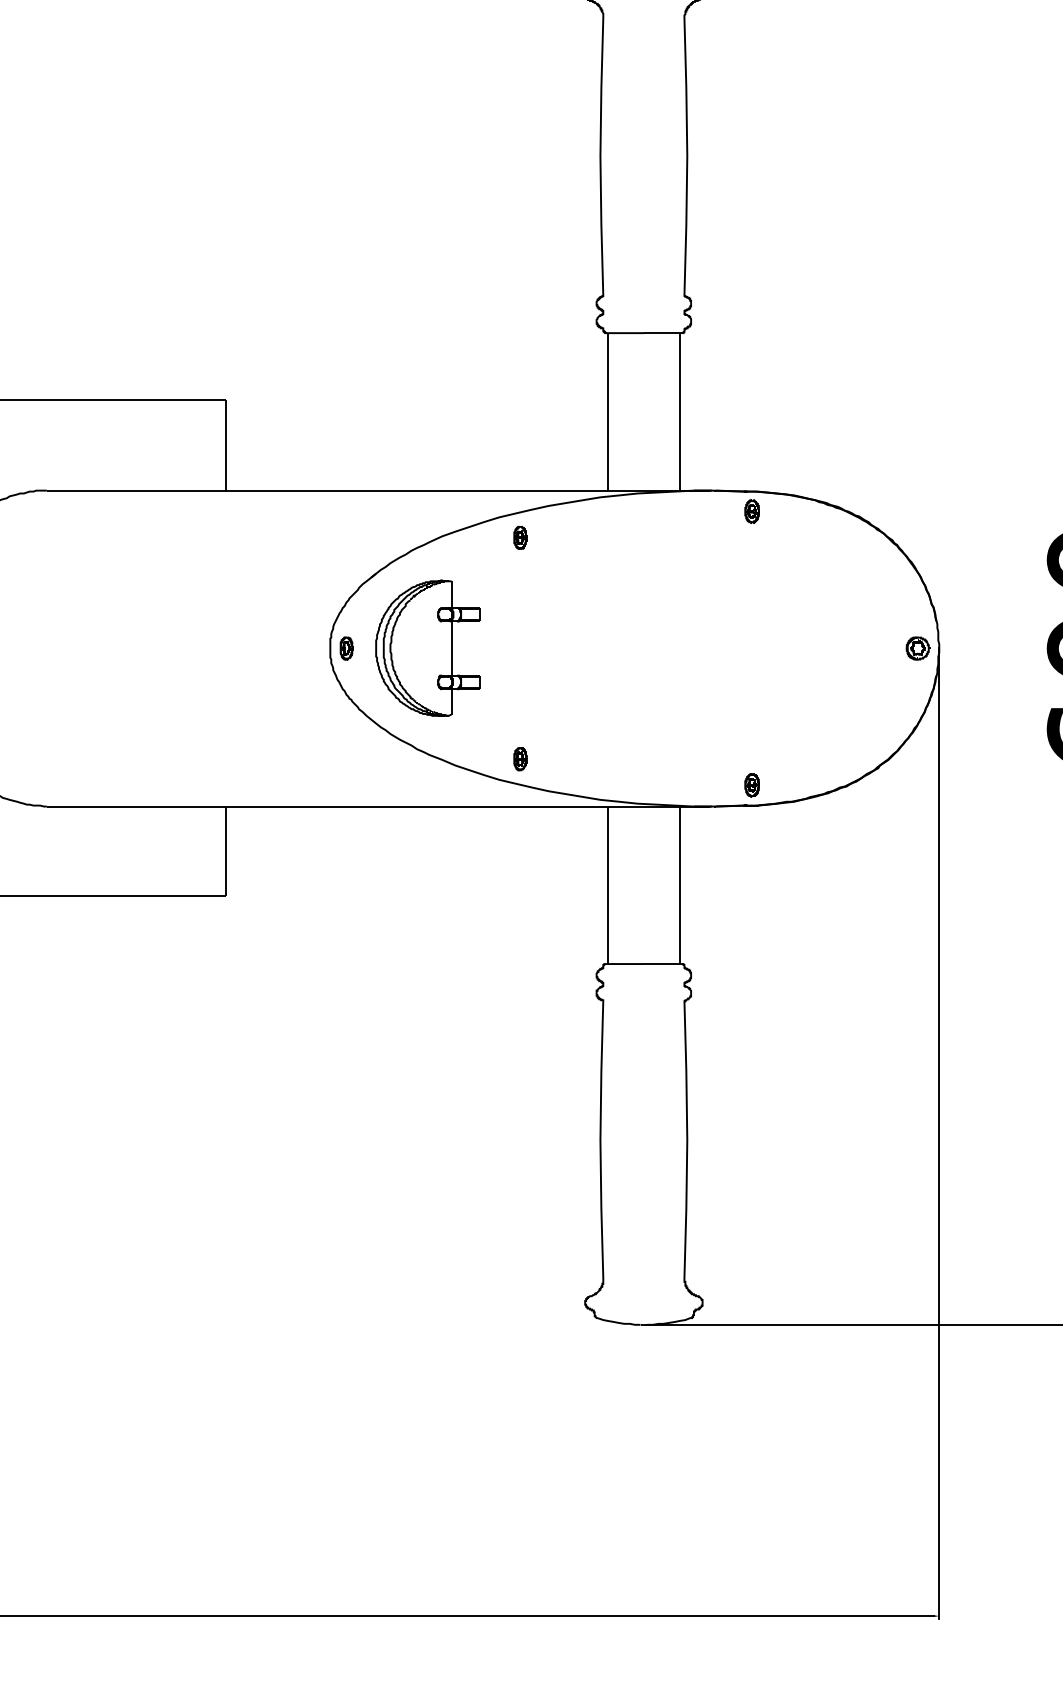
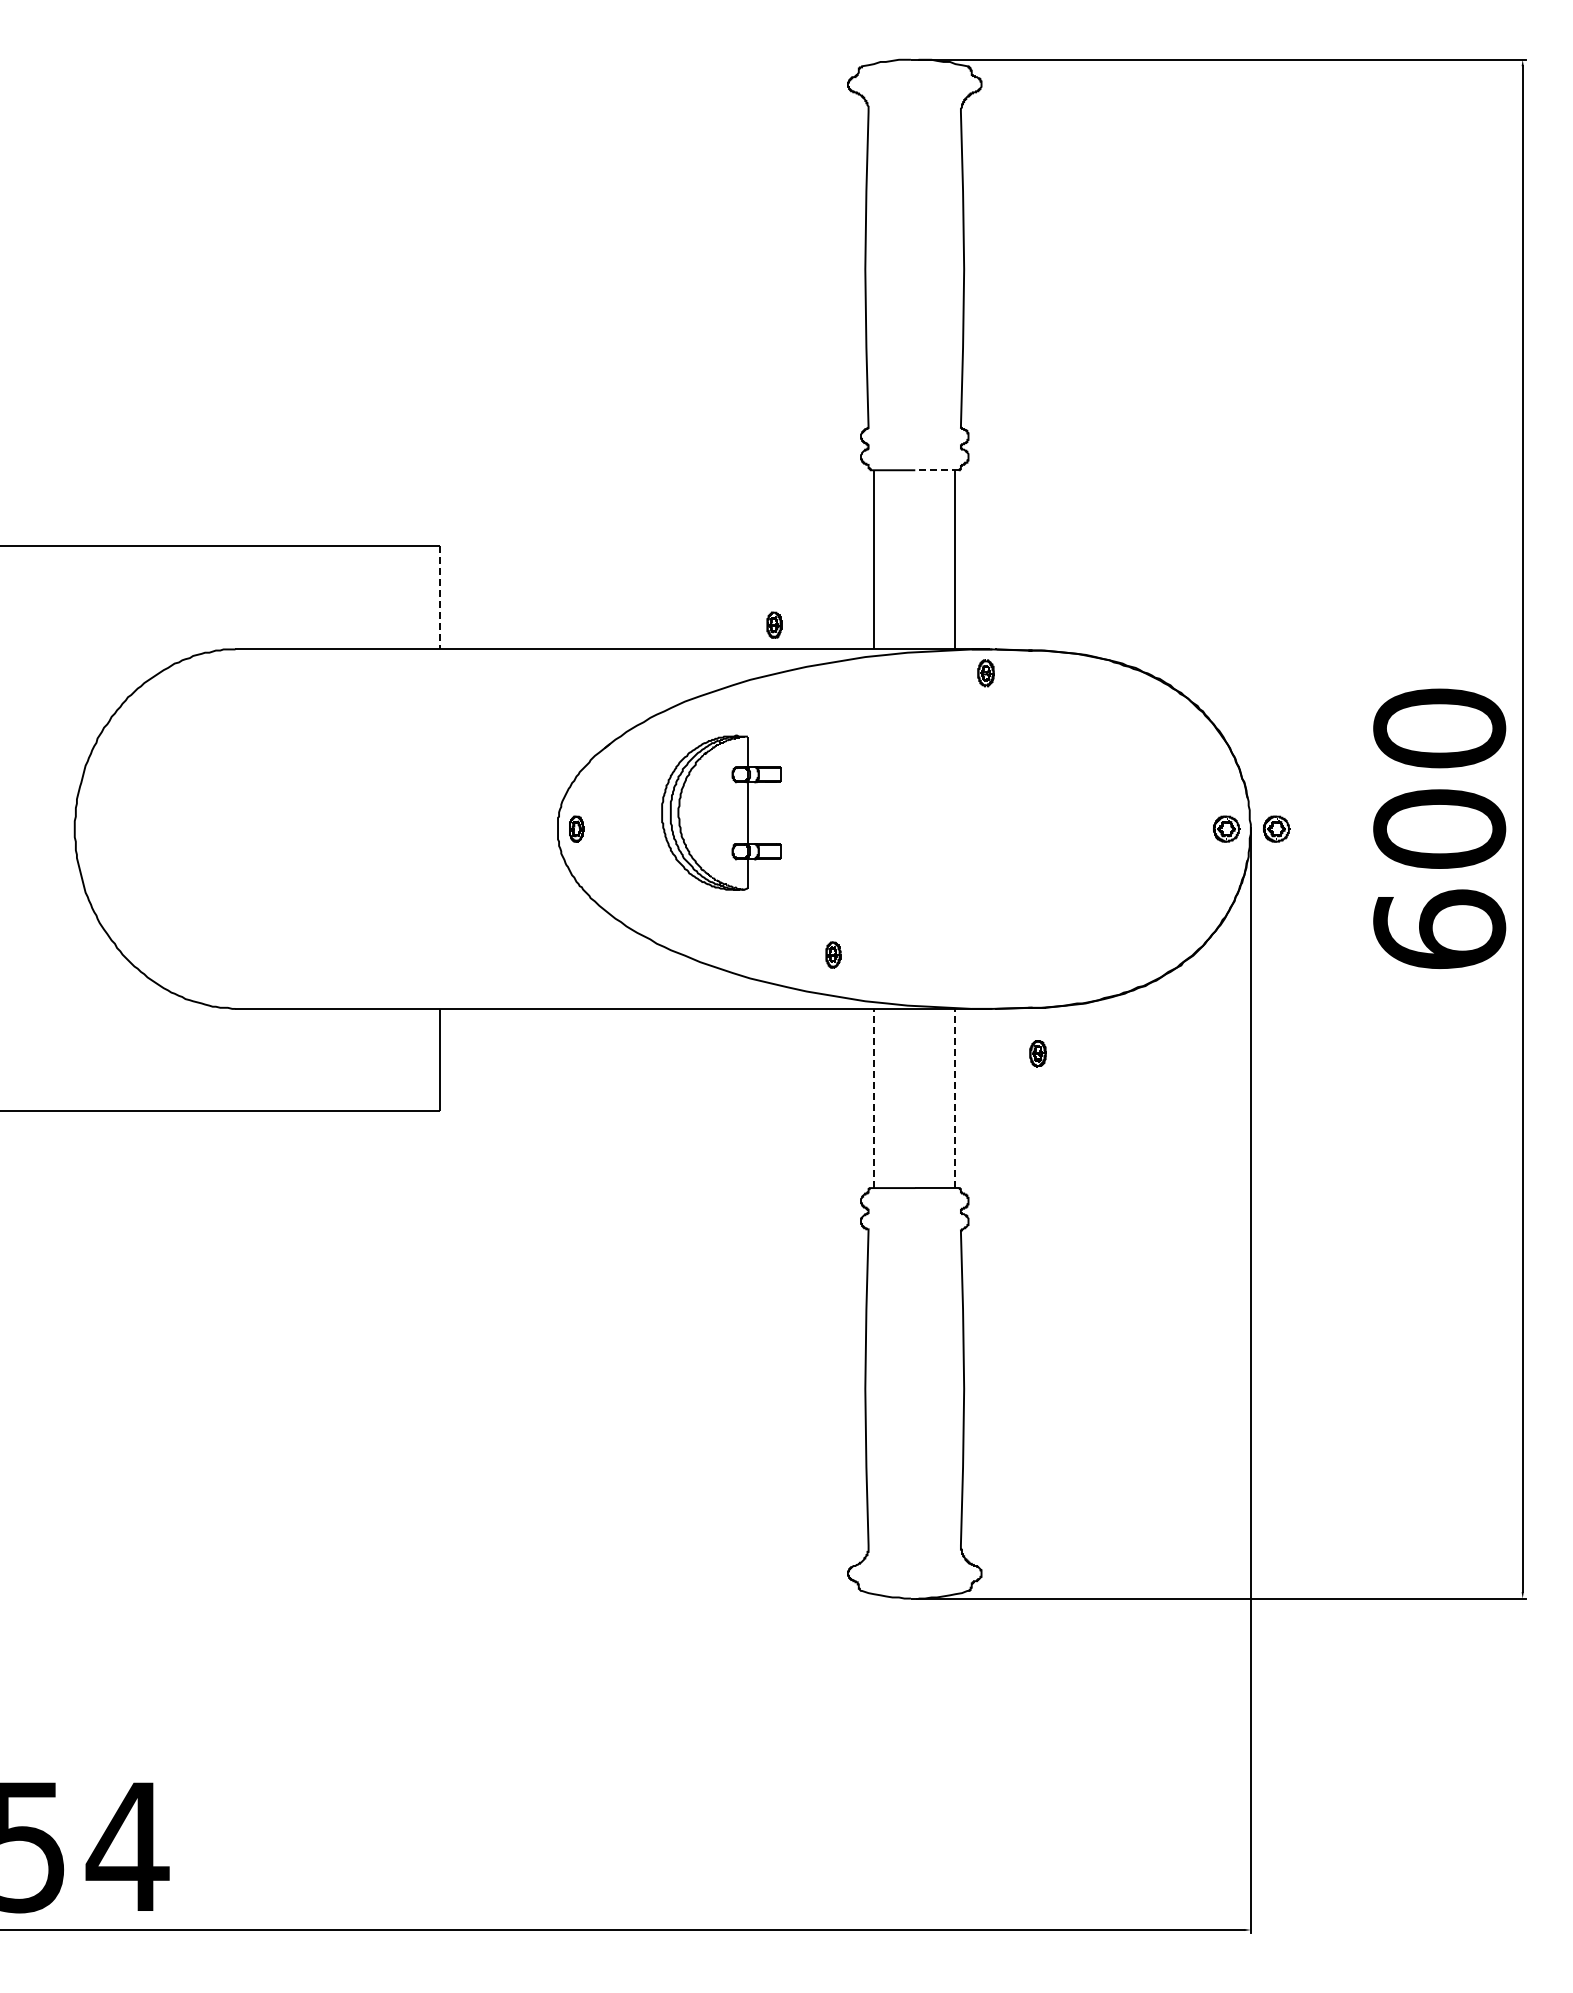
line: (663, 333) -> (937, 470), solid -> dashed
line: (226, 444) -> (439, 597), solid -> dashed
part: (751, 511) -> (985, 673), moved
part: (520, 537) -> (774, 624), moved
part: (428, 648) -> (721, 812), moved
part: (961, 648) -> (1276, 828), added
part: (520, 758) -> (833, 954), moved
part: (751, 785) -> (1037, 1053), moved
line: (608, 885) -> (874, 1098), solid -> dashed
line: (679, 885) -> (955, 1098), solid -> dashed

